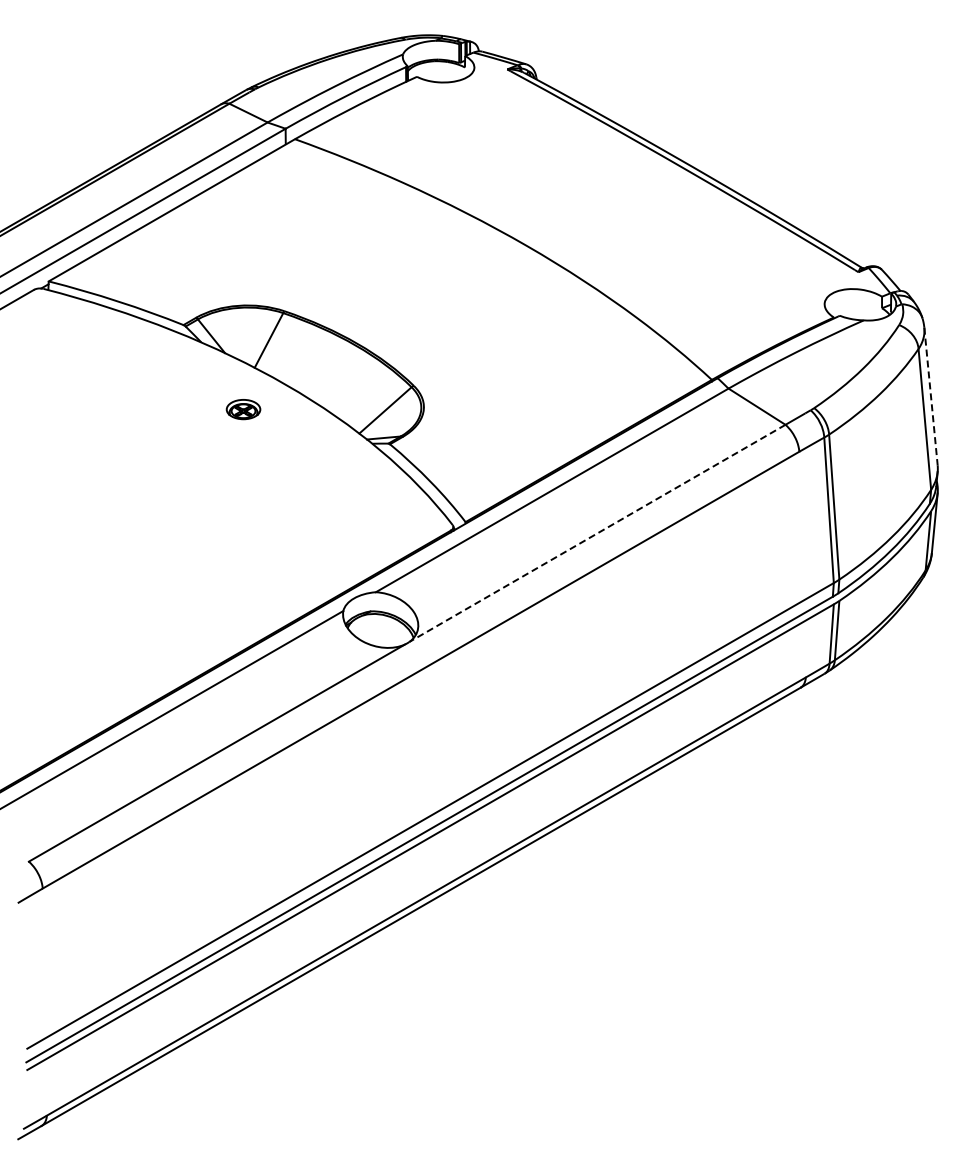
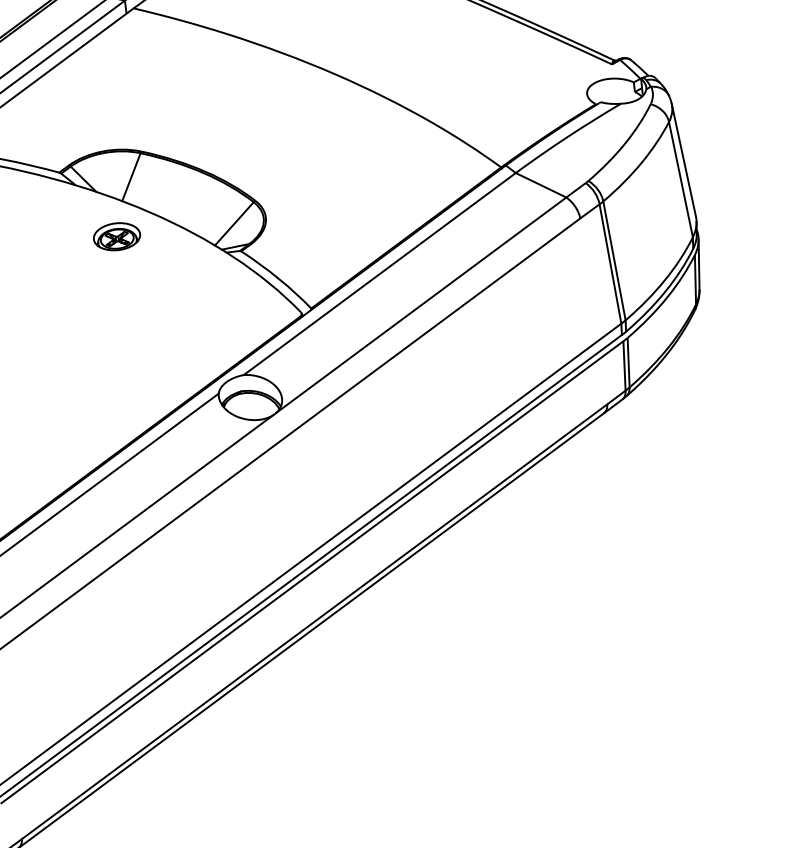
line: (931, 396) -> (684, 160), dashed -> solid
part: (243, 409) -> (116, 236), size x1.67
line: (597, 533) -> (421, 305), dashed -> solid

